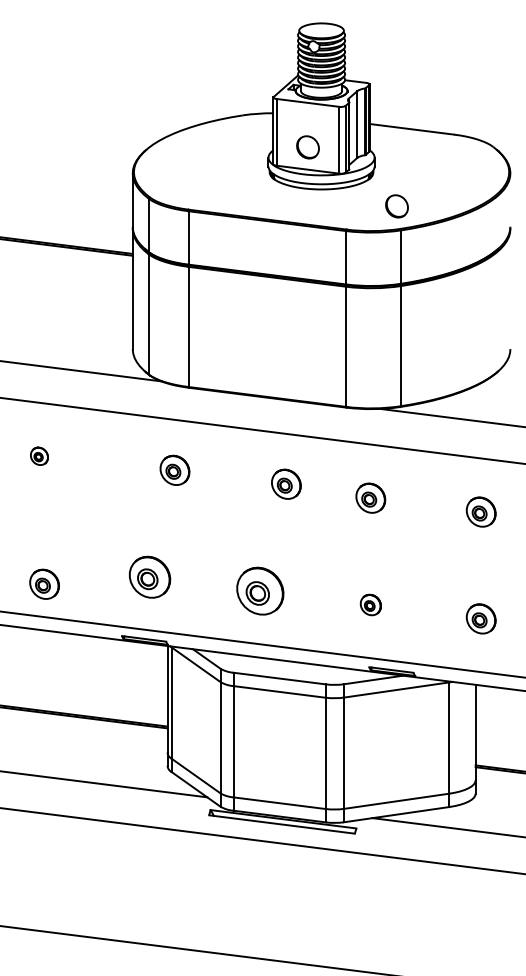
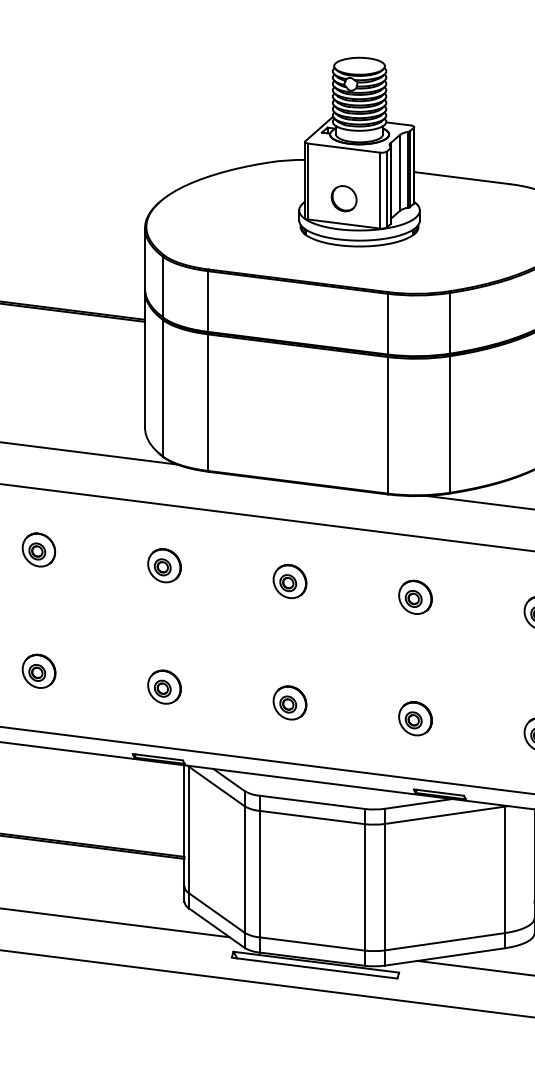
part: (396, 206) -> (444, 265), removed
part: (39, 455) -> (39, 548), size x1.67
part: (174, 469) -> (164, 564), moved
part: (286, 483) -> (290, 580), moved
part: (149, 576) -> (164, 686), size x0.71
part: (44, 583) -> (39, 670), moved
part: (260, 590) -> (290, 702), size x0.62
part: (370, 604) -> (415, 718), size x1.43

